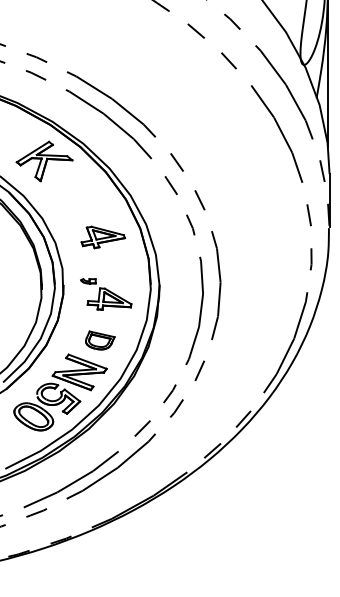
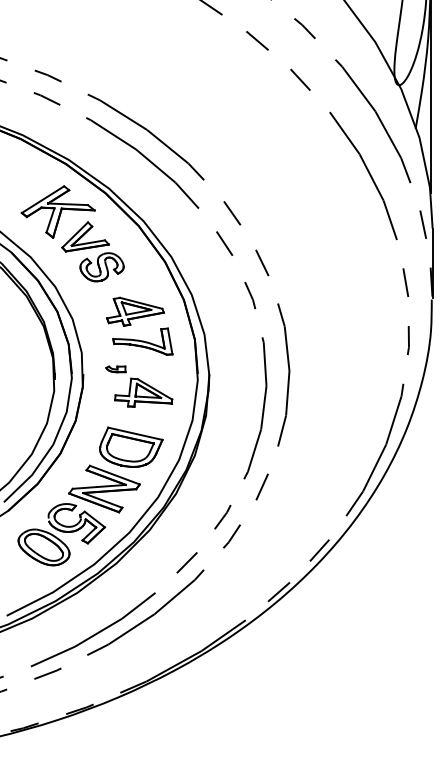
part: (70, 191) -> (92, 251), added
part: (108, 260) -> (142, 341), added
part: (100, 339) -> (131, 446), size x1.67

